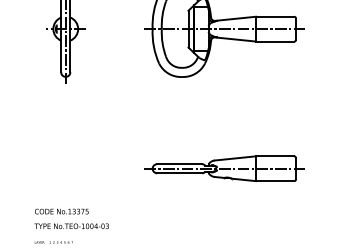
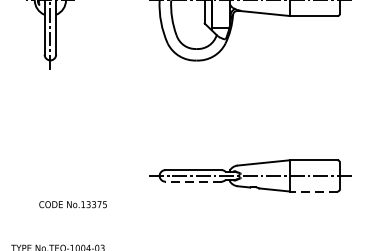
line: (179, 173) -> (193, 181), solid -> dashed
line: (274, 181) -> (312, 191), solid -> dashed
text: (61, 211) -> (72, 204), moved

